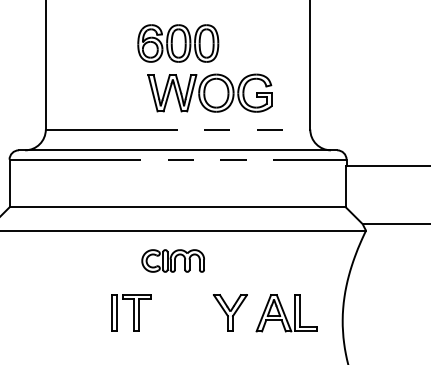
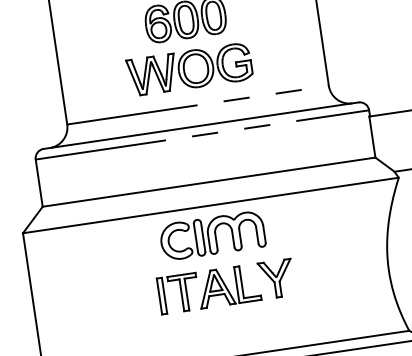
part: (209, 92) -> (189, 69), moved
part: (172, 260) -> (211, 235), size x1.67
part: (286, 313) -> (228, 286), moved

